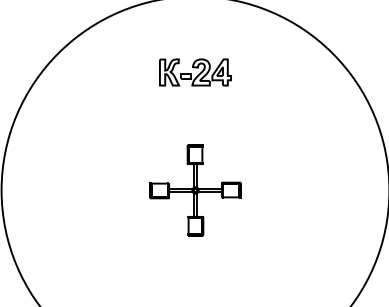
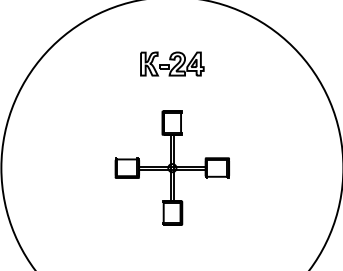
part: (195, 190) -> (172, 168), size x1.43

